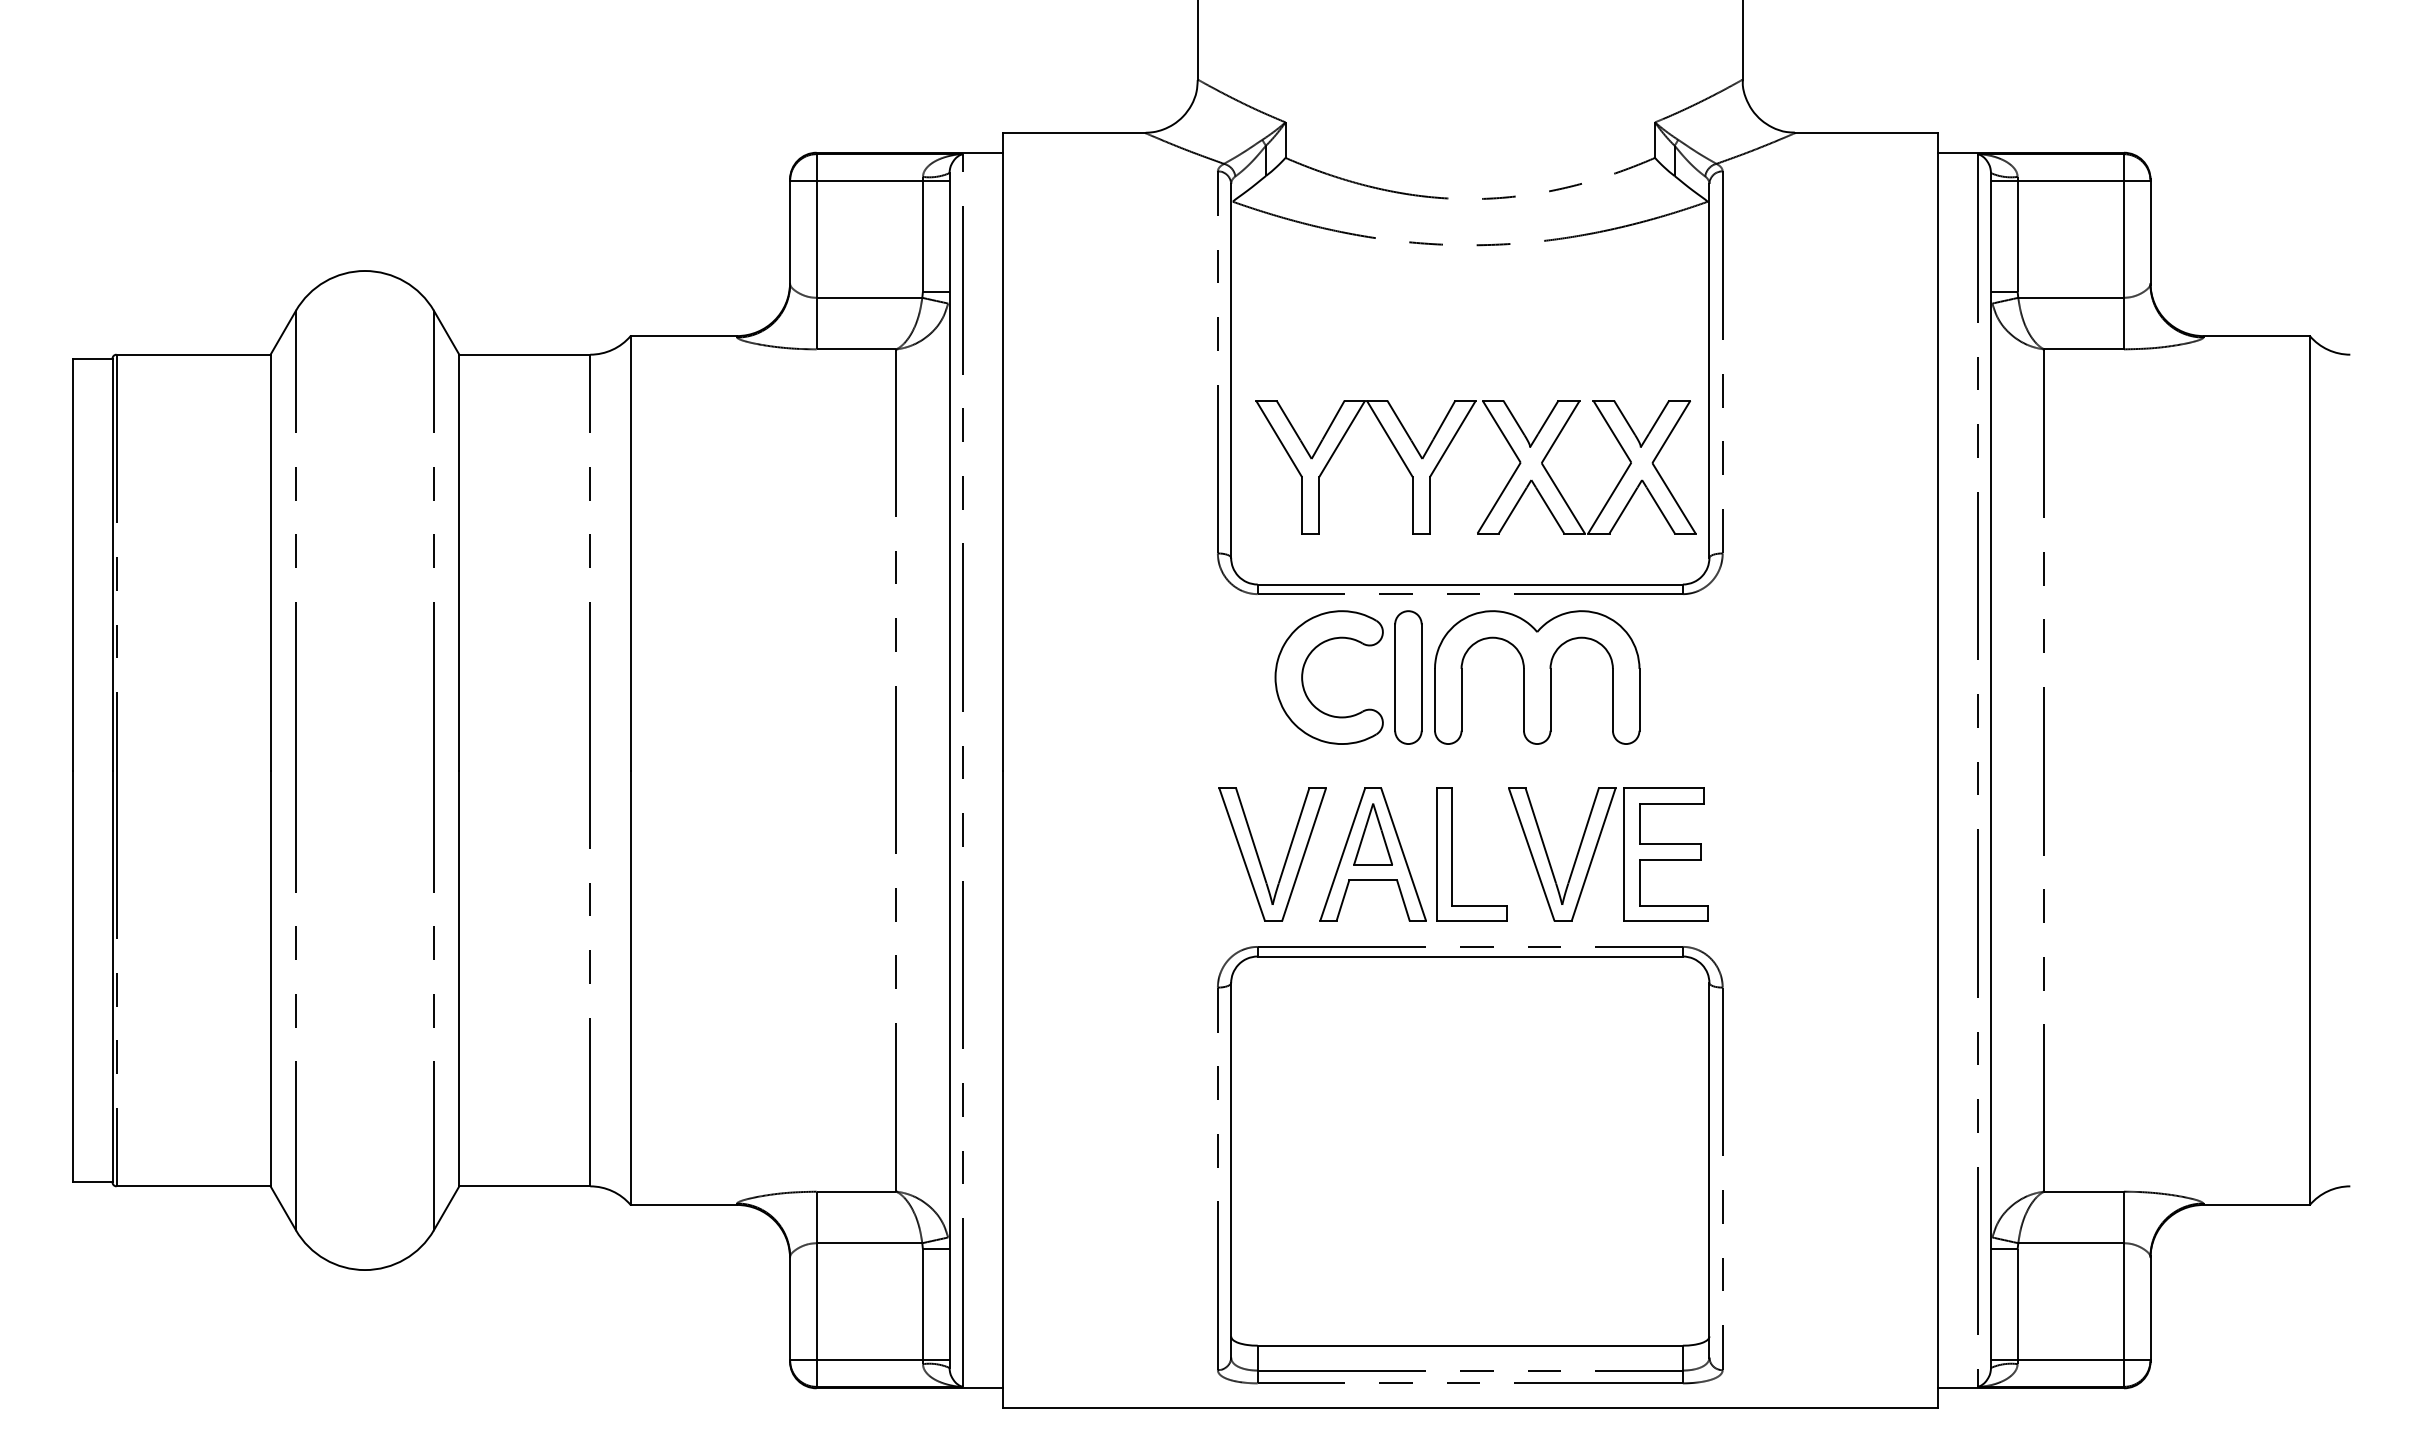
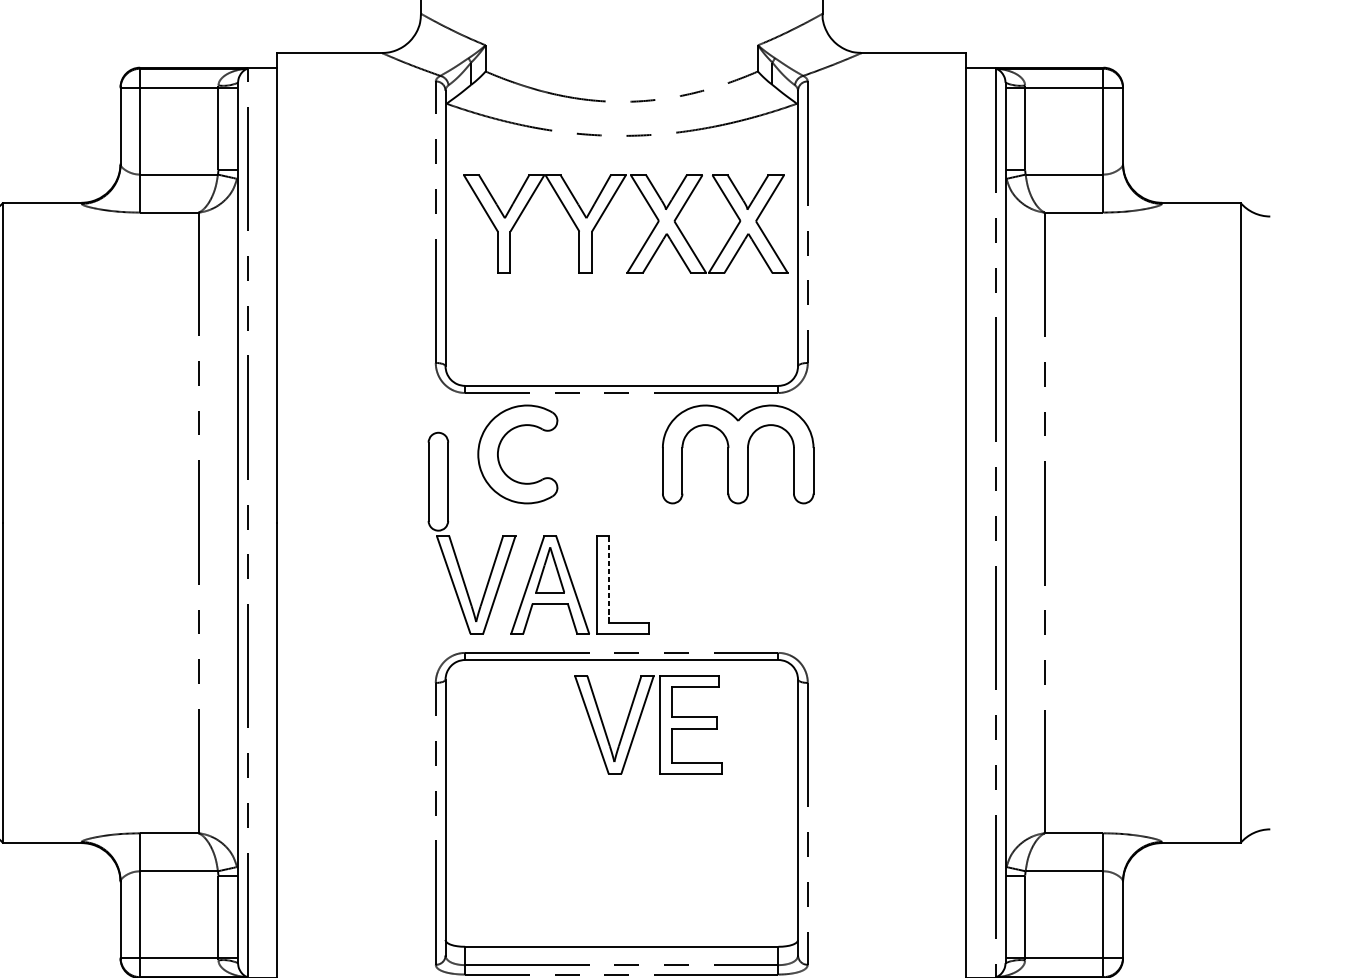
part: (1448, 448) -> (605, 210), moved
part: (1408, 677) -> (438, 481), moved
part: (1537, 677) -> (738, 454), moved
line: (1452, 847) -> (608, 579), solid -> dashed
part: (1596, 849) -> (639, 721), moved

